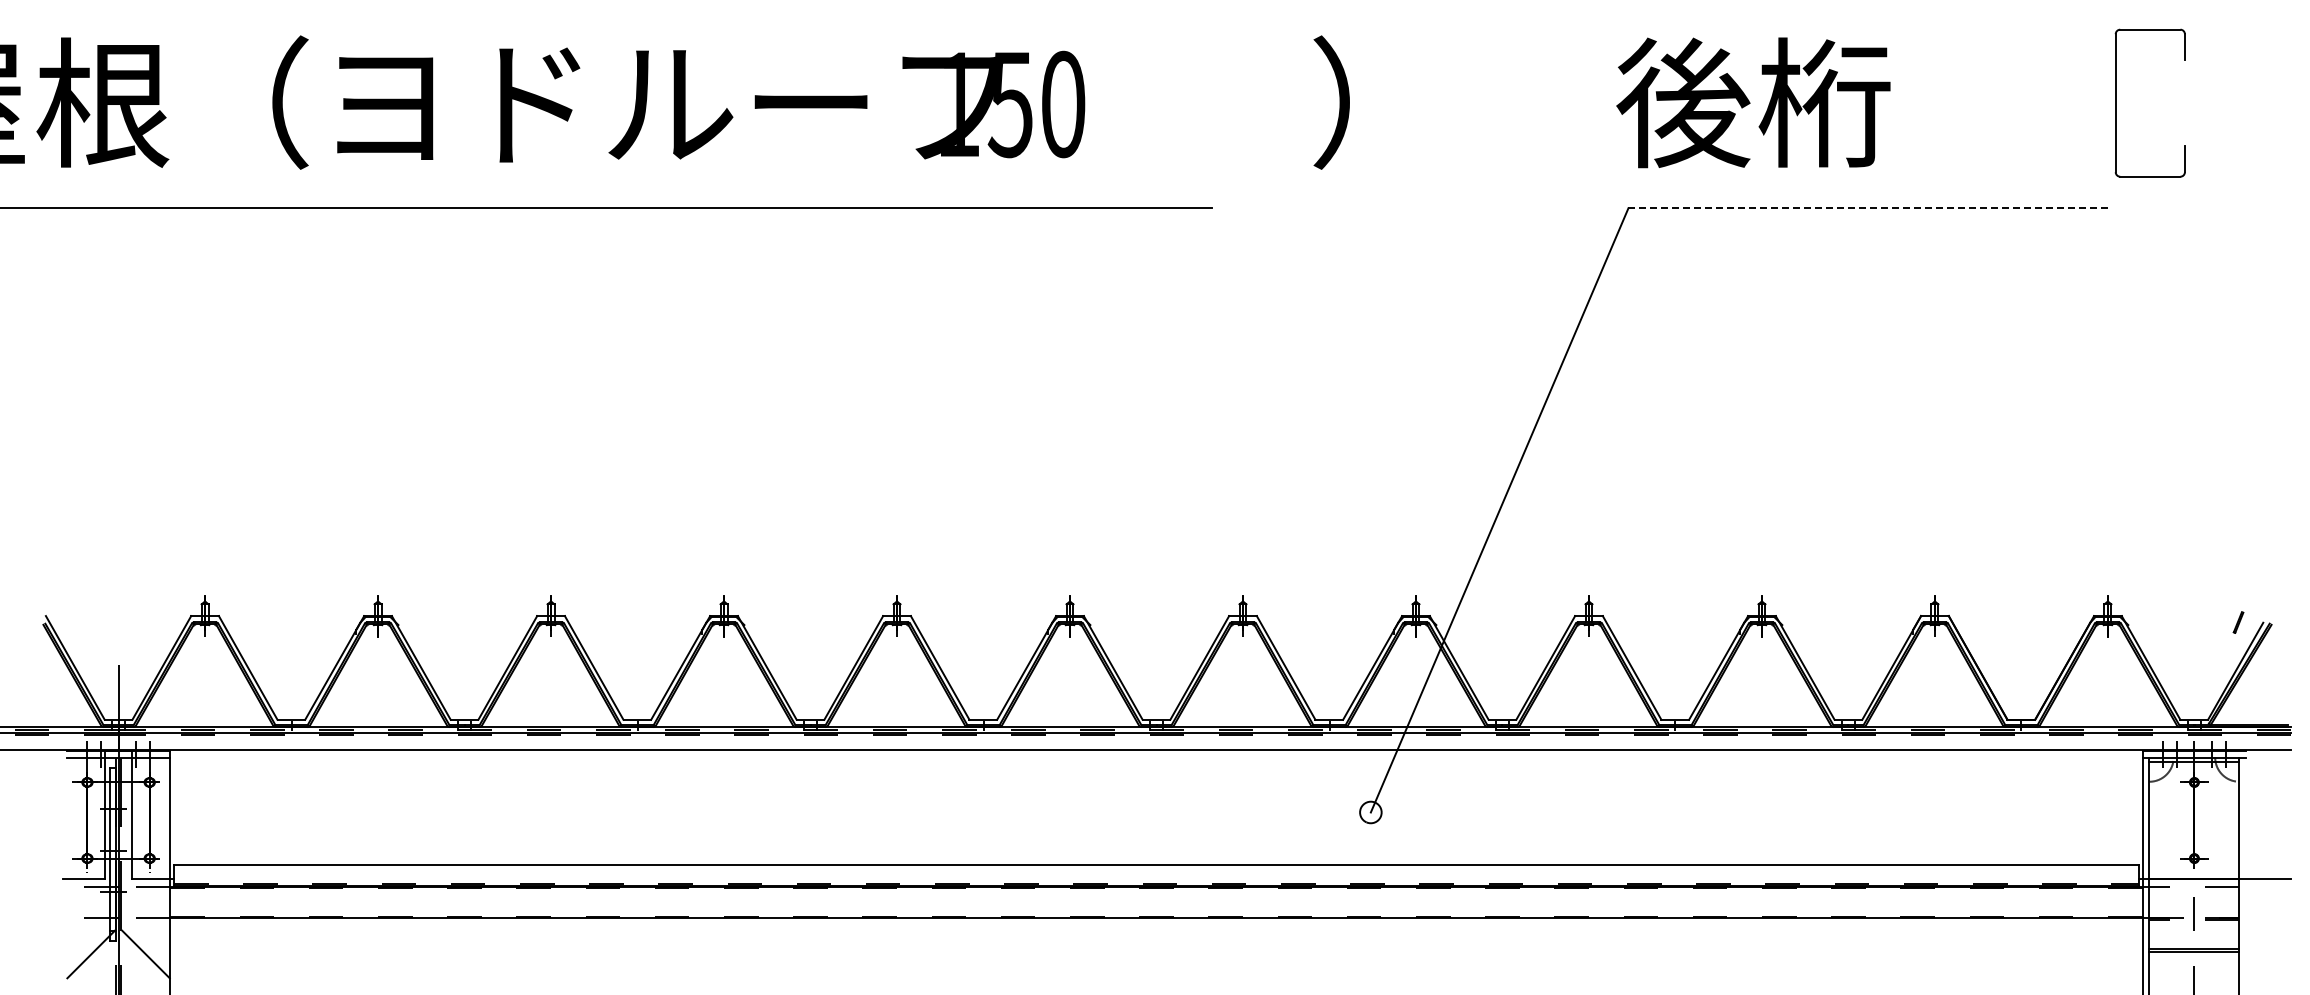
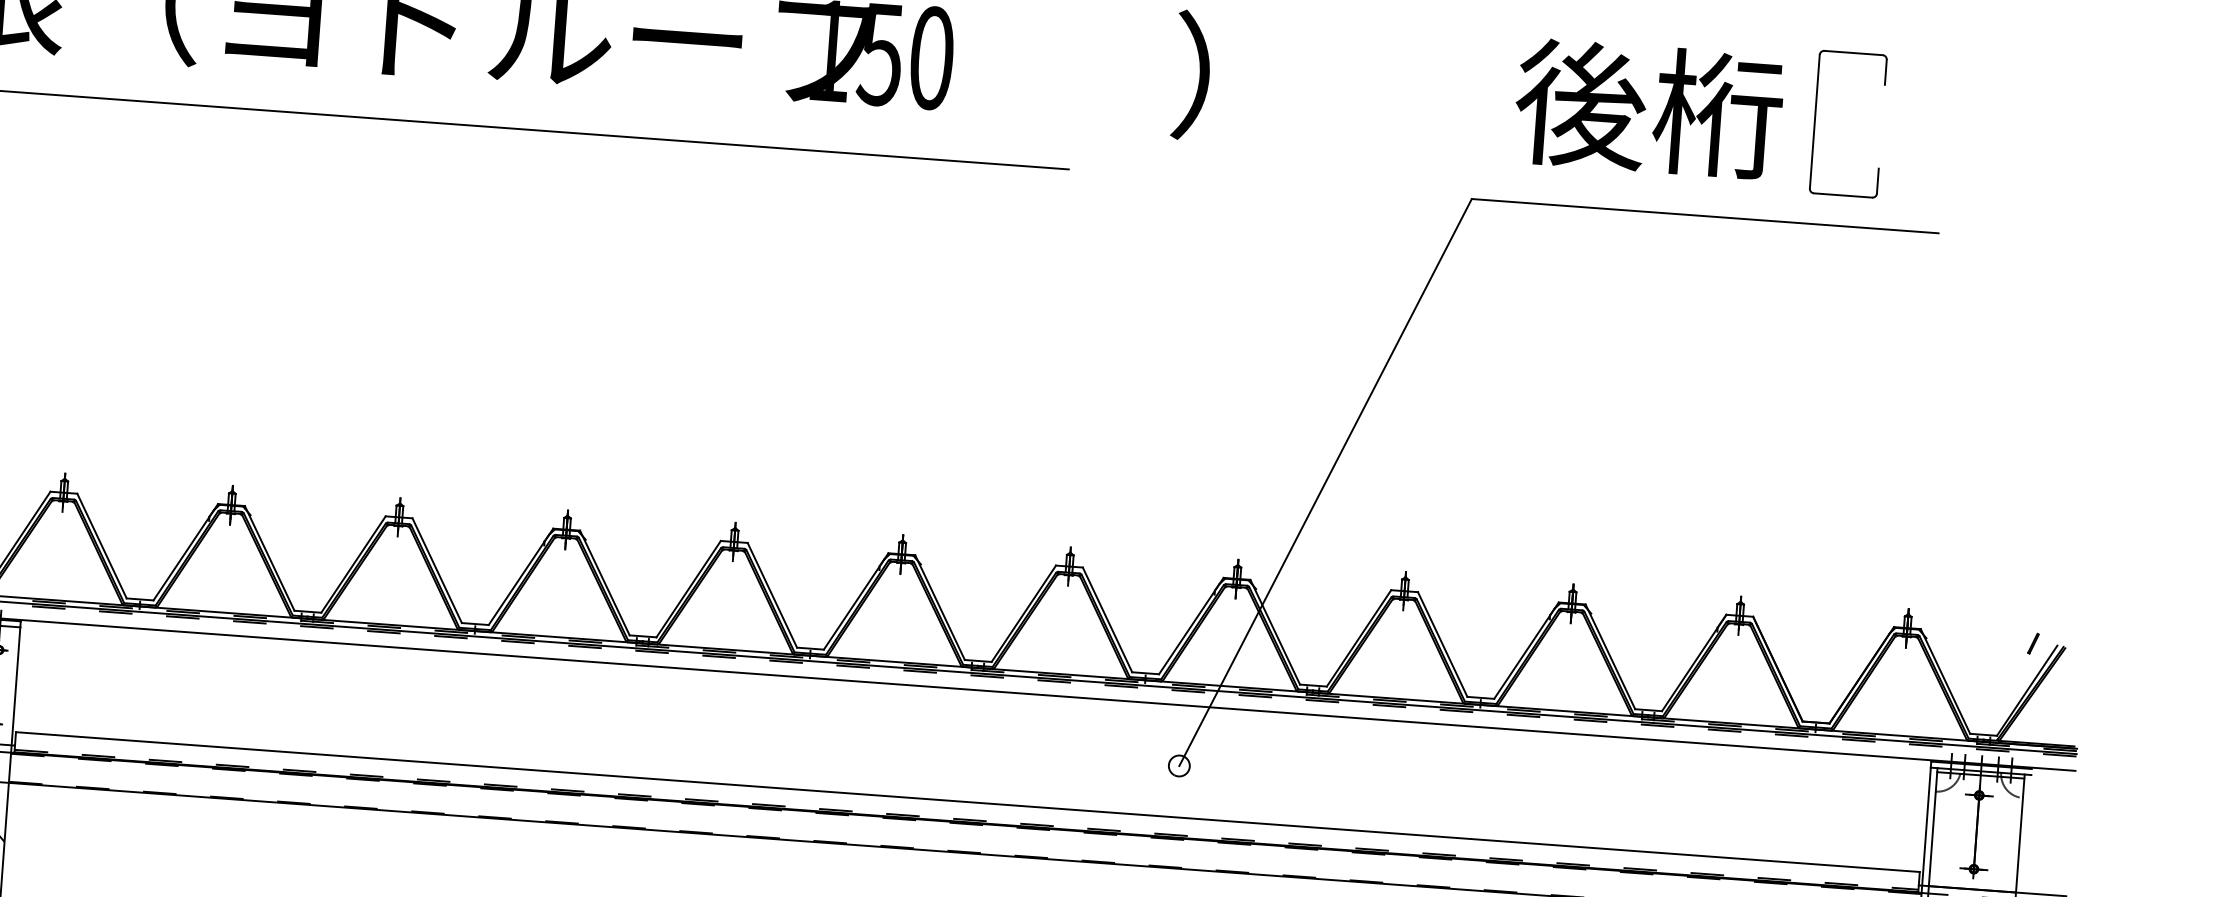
text: (1753, 102) -> (1648, 108), moved
part: (2116, 102) -> (1815, 121), moved
line: (1869, 208) -> (1705, 216), dashed -> solid

